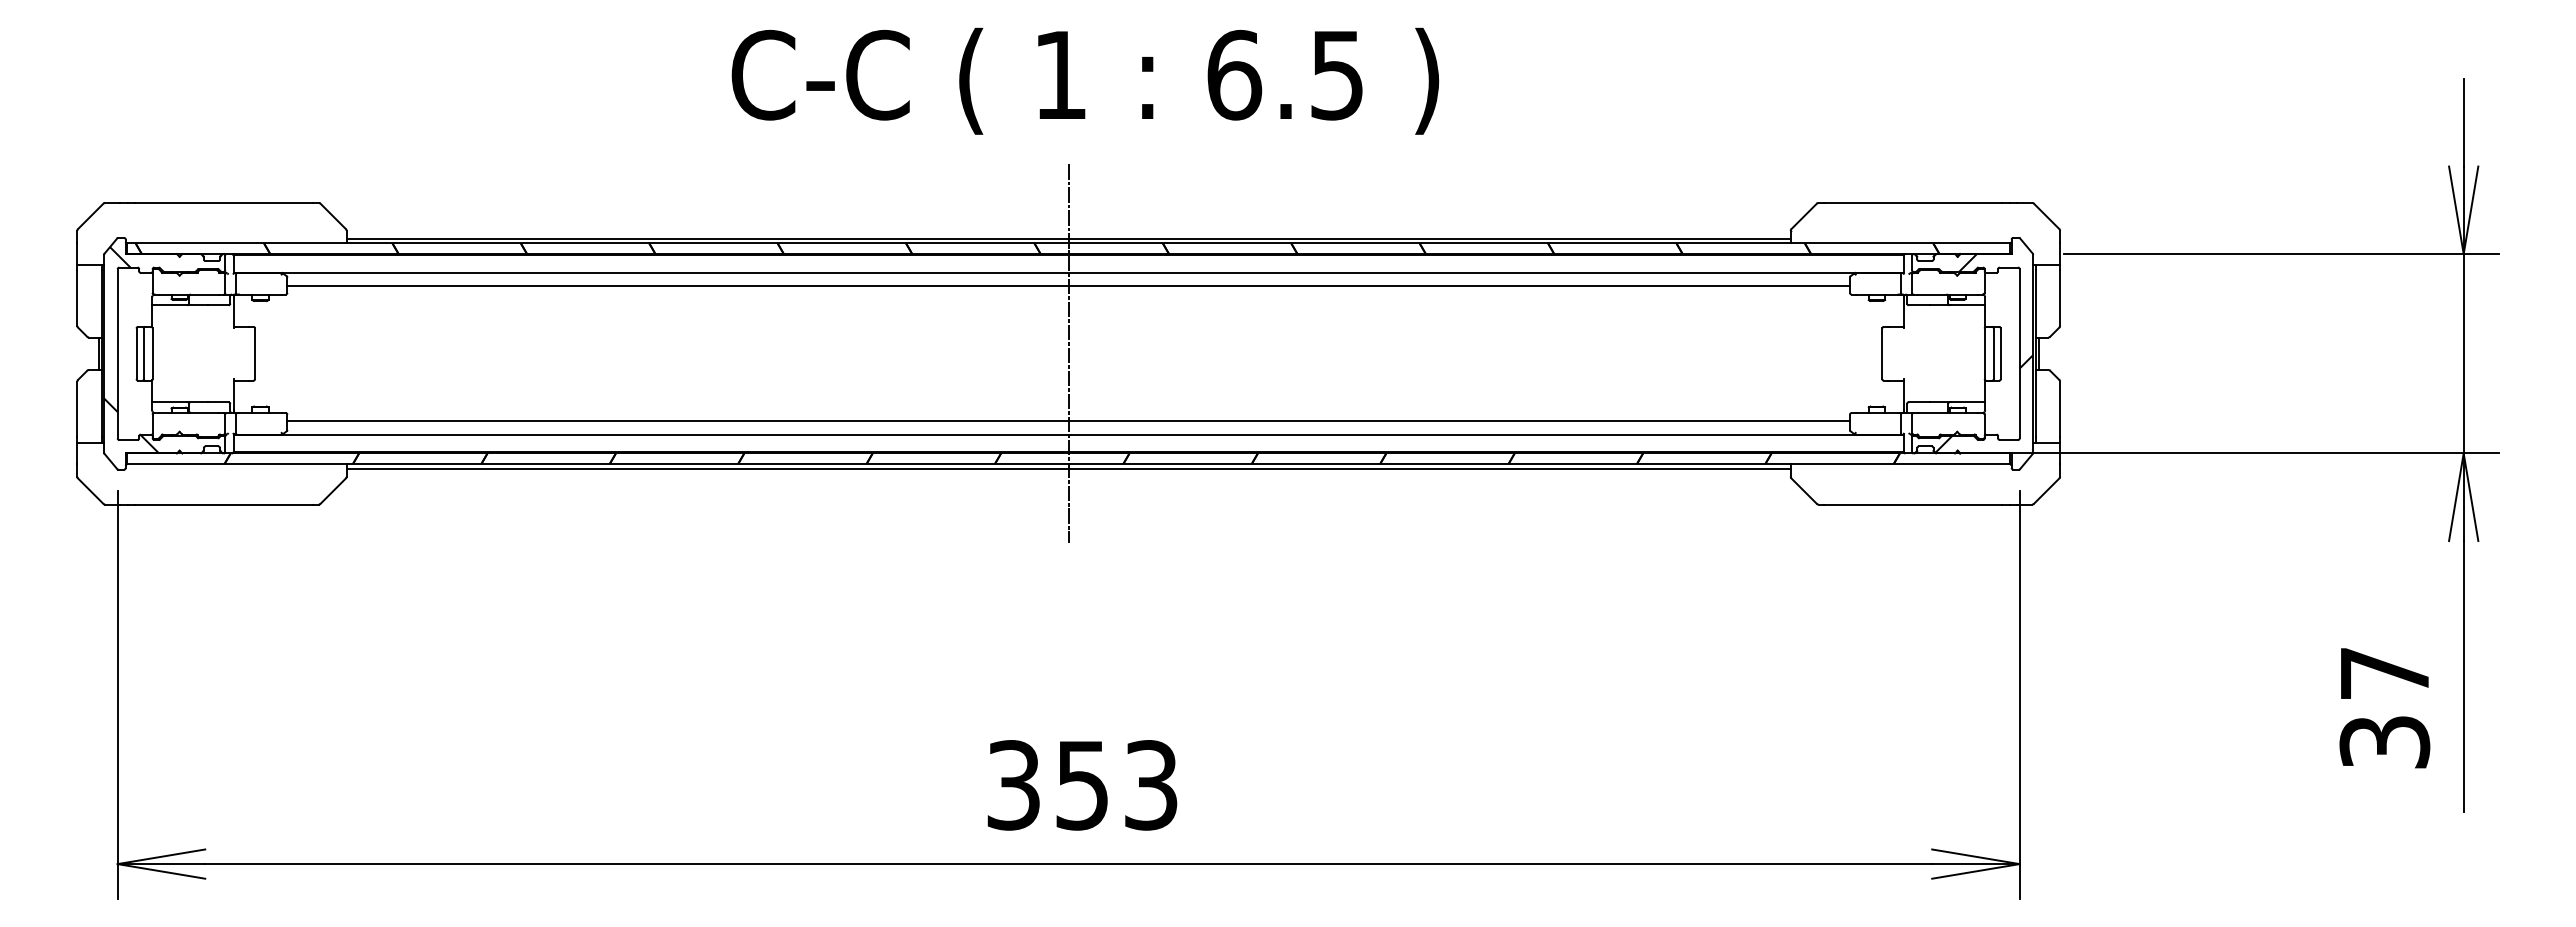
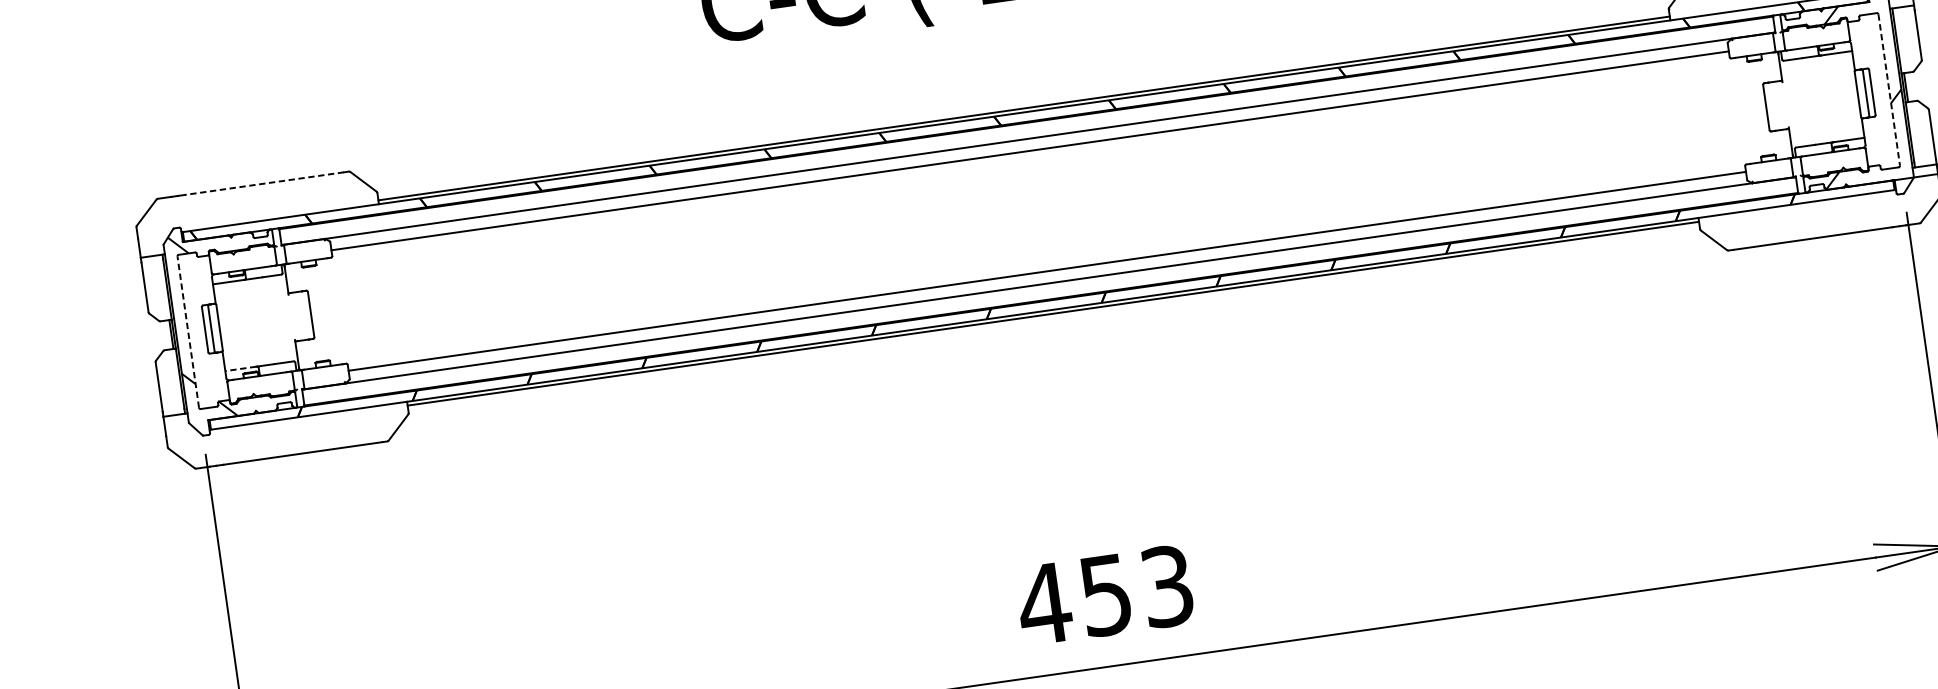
line: (224, 202) -> (264, 183), solid -> dashed
line: (117, 353) -> (188, 331), solid -> dashed
line: (1068, 353) -> (1038, 210), removed
line: (2019, 353) -> (1889, 89), solid -> dashed
line: (169, 402) -> (240, 369), solid -> dashed
text: (1013, 785) -> (1044, 604), 353 -> 453

